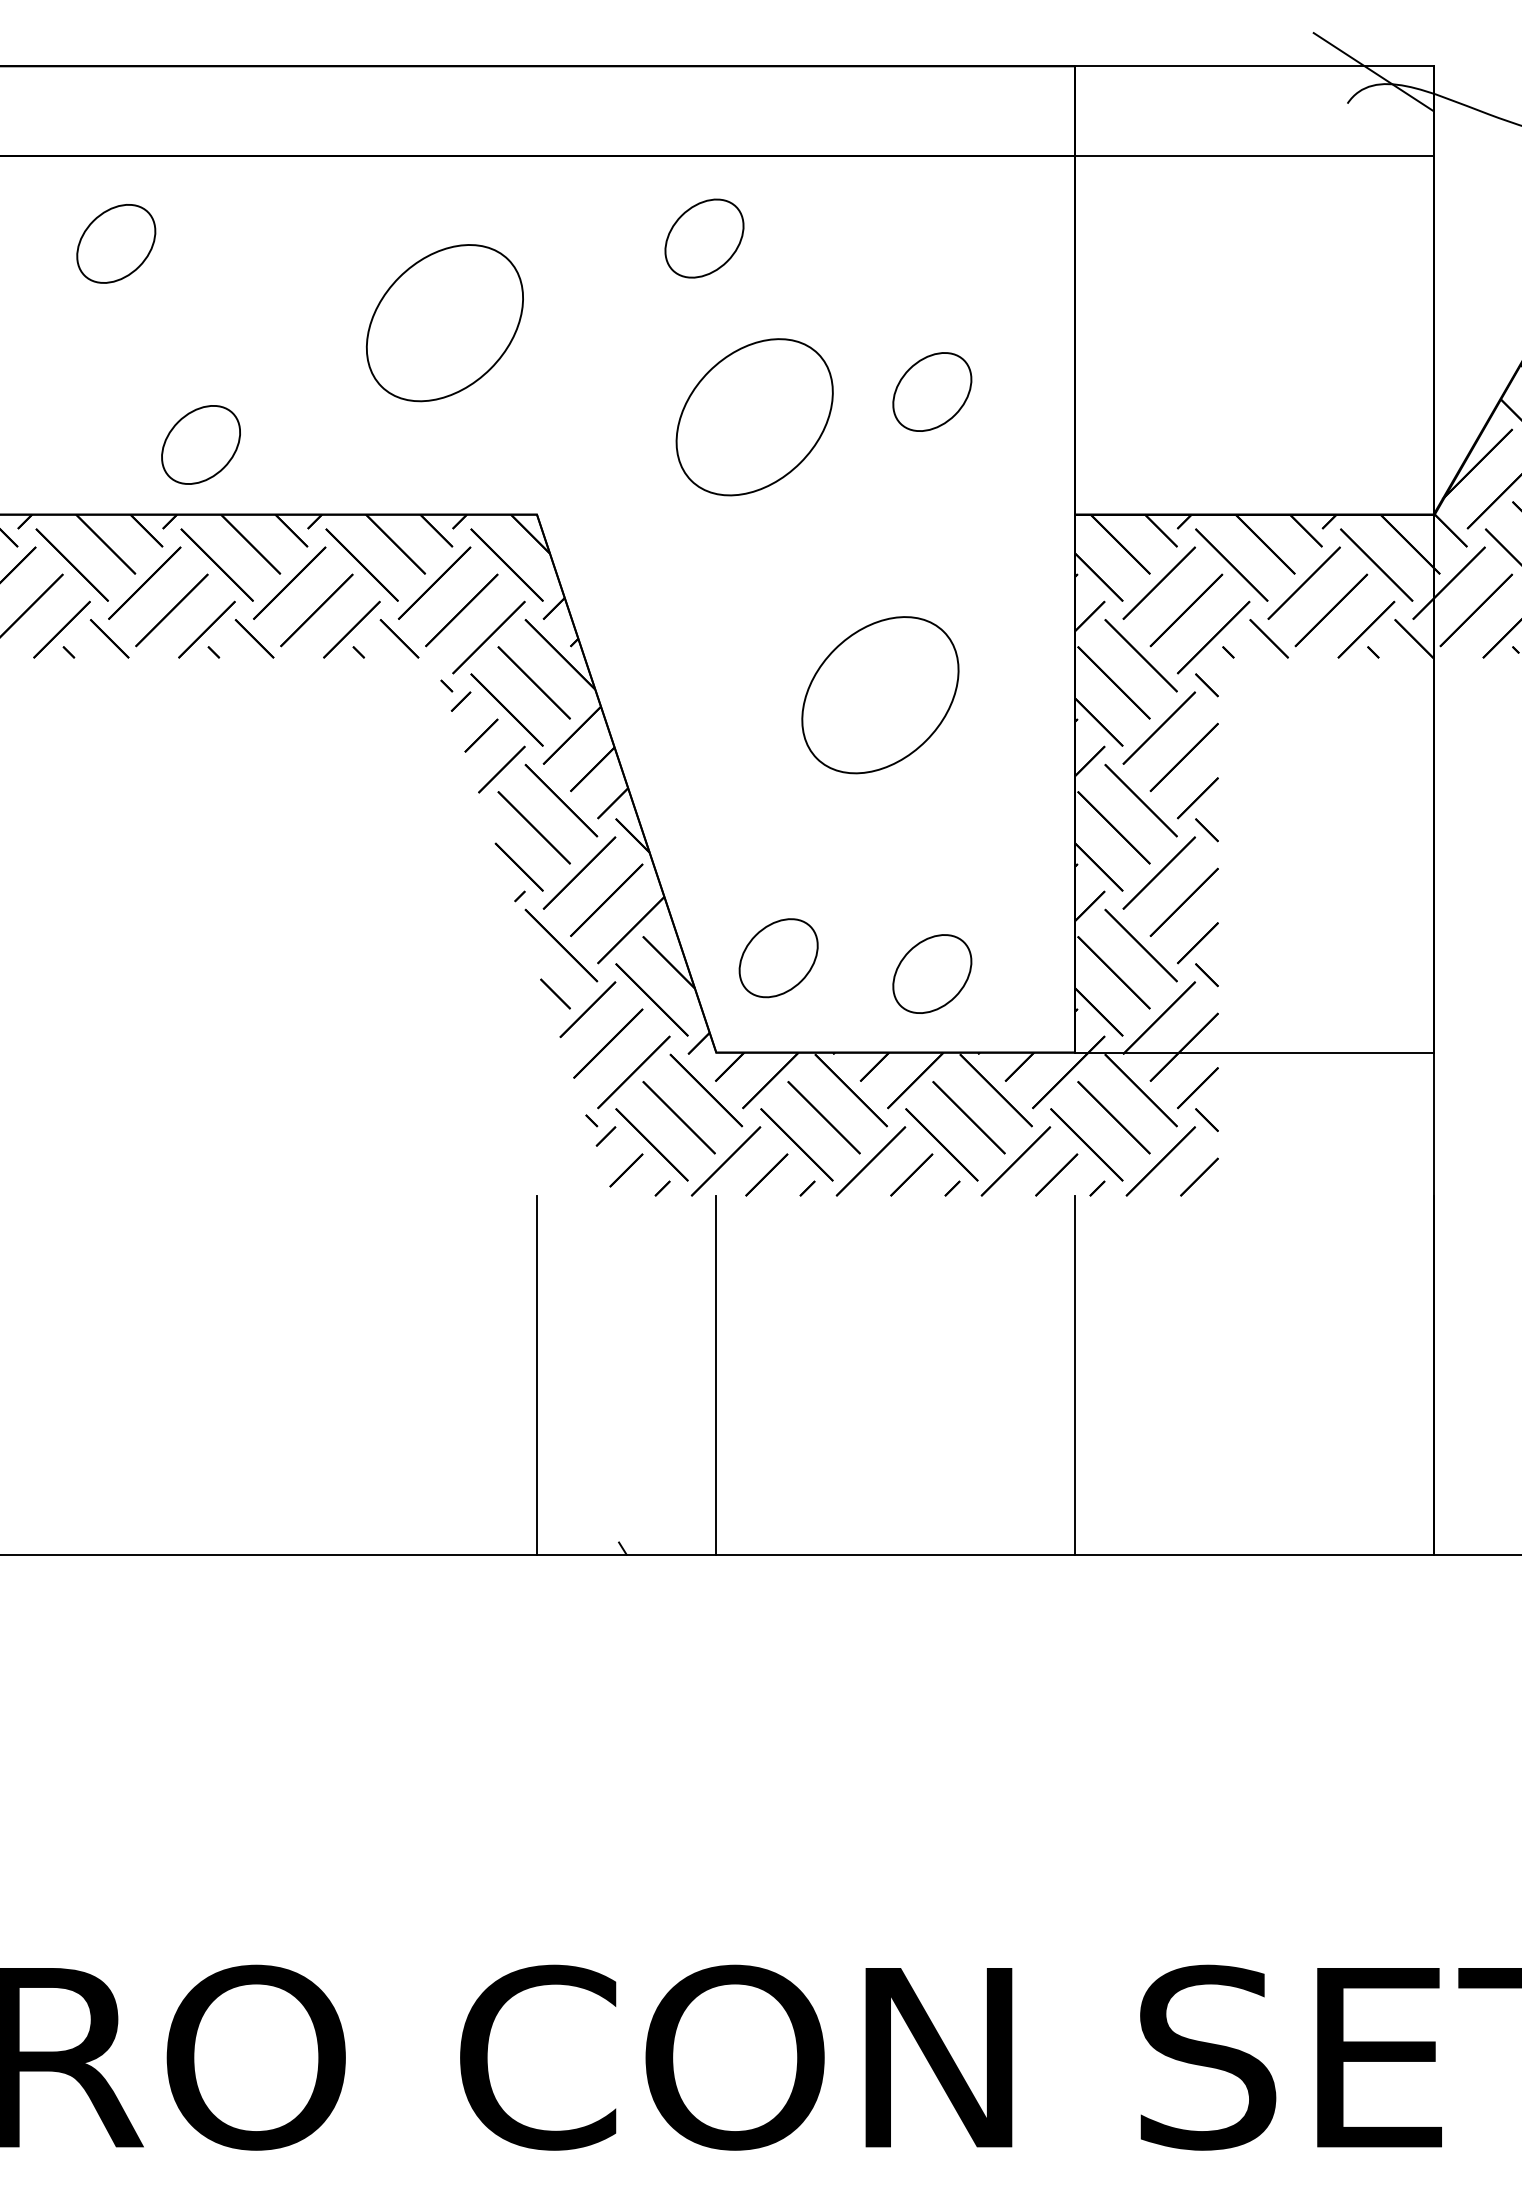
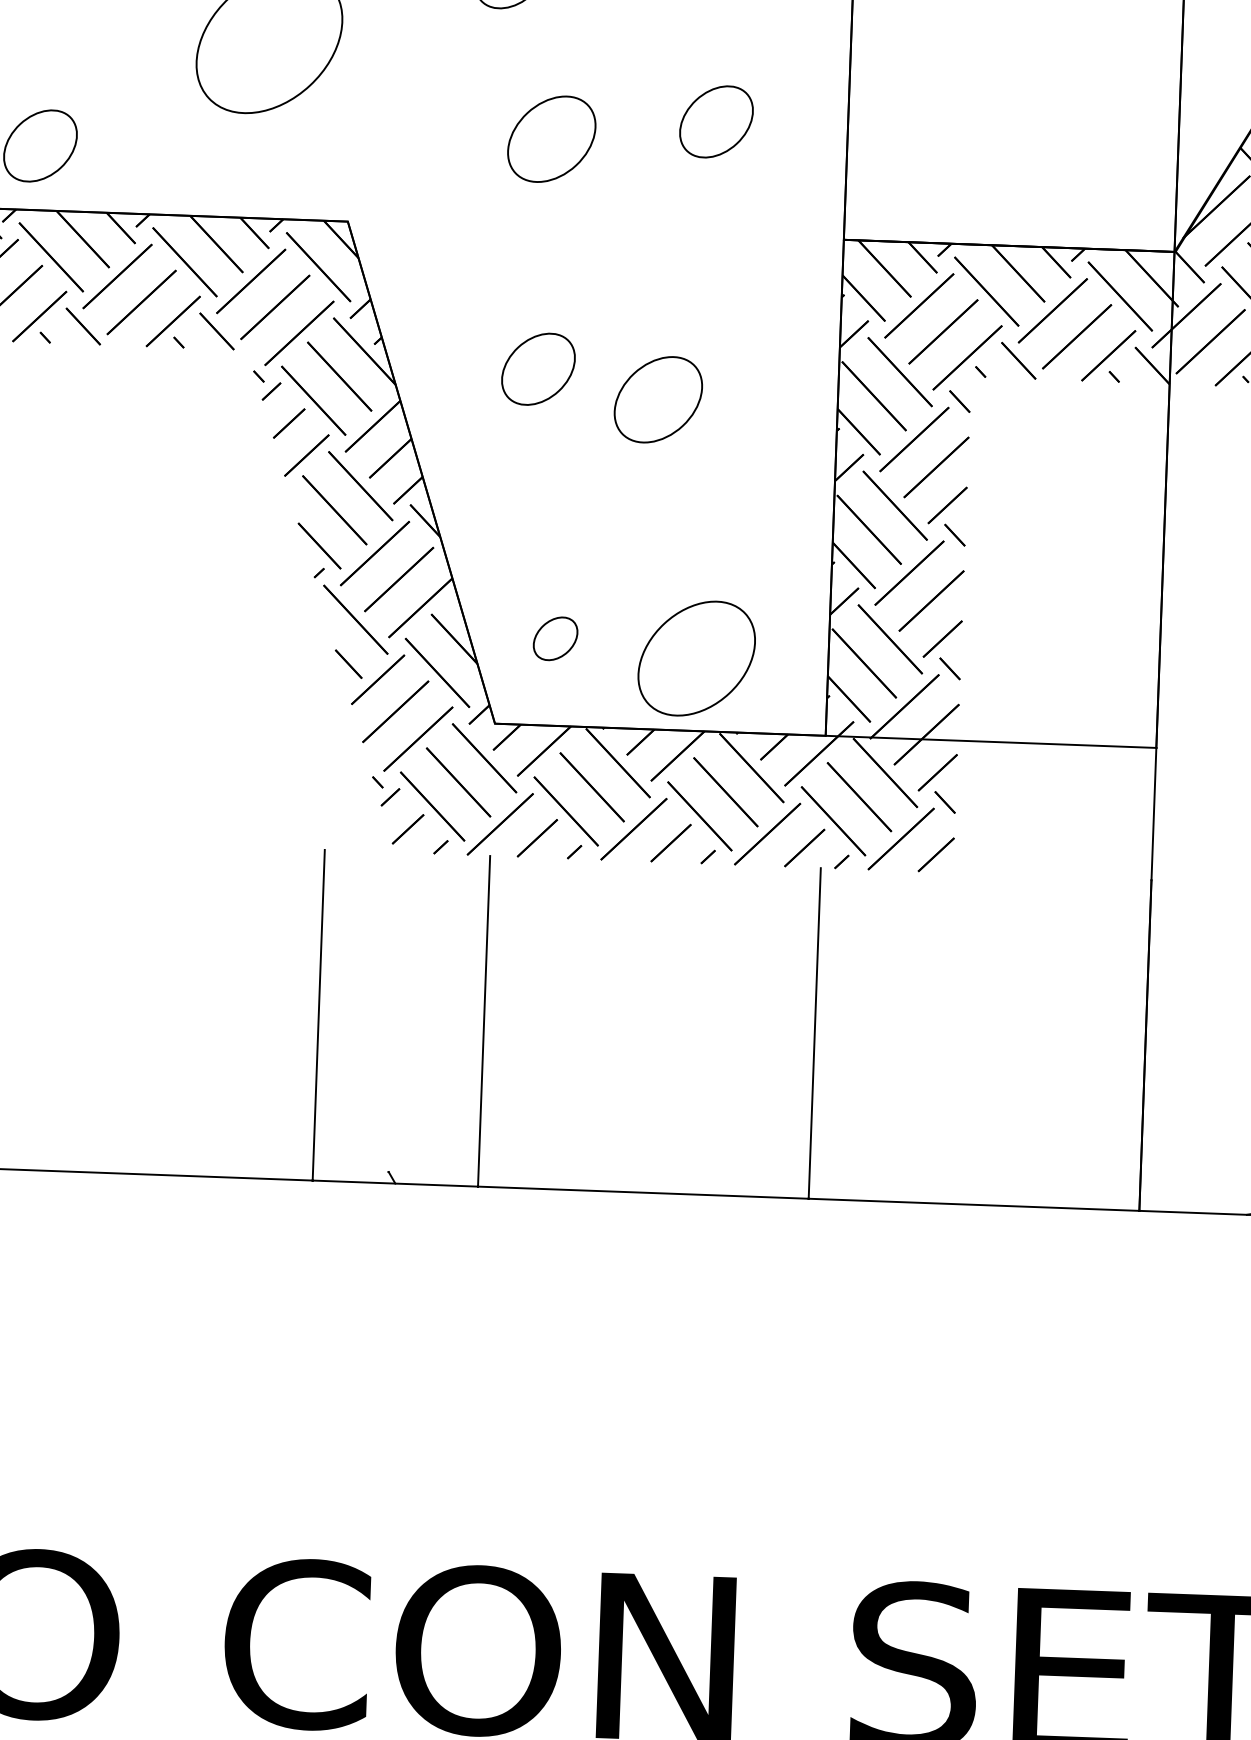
part: (754, 417) -> (551, 139), size x0.6
part: (749, 666) -> (538, 368), added
part: (880, 695) -> (658, 399), size x0.6
part: (778, 958) -> (555, 639), size x0.6
part: (932, 973) -> (696, 658), size x1.6

